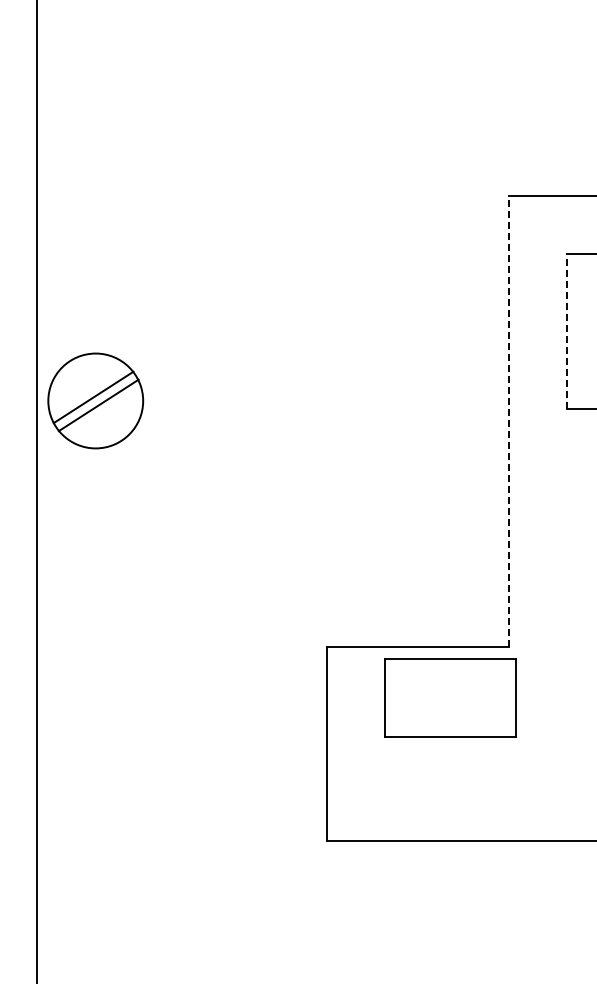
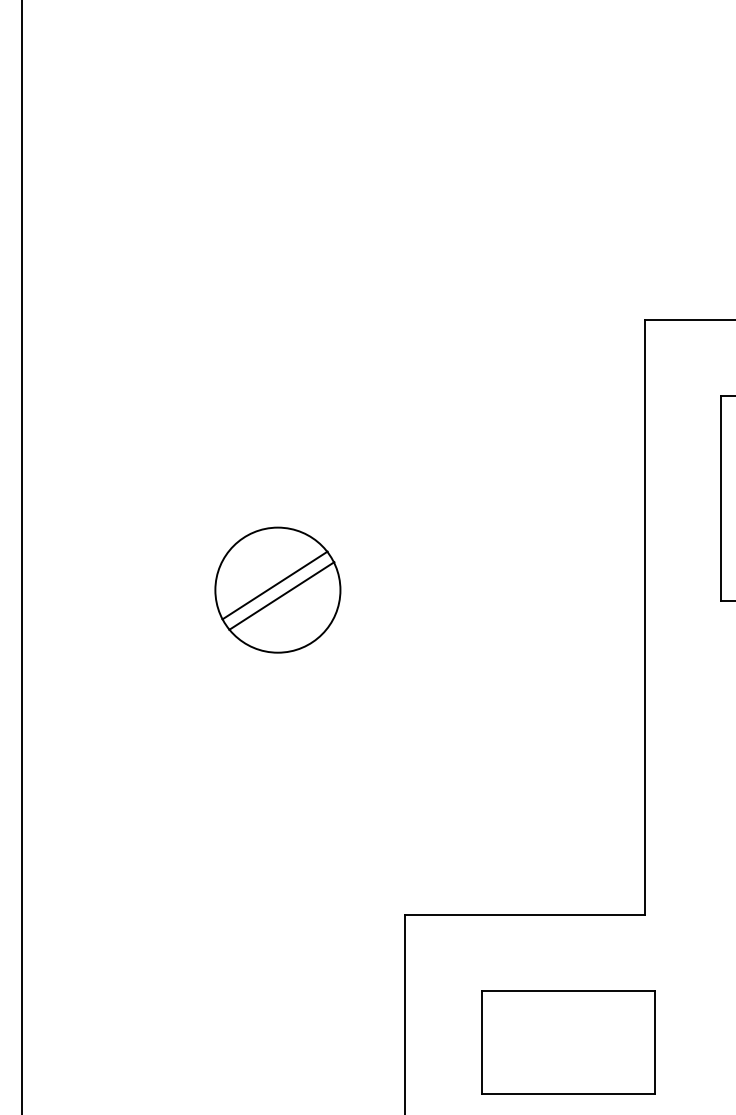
line: (567, 330) -> (721, 497), dashed -> solid
part: (95, 400) -> (277, 589), moved
line: (509, 421) -> (645, 617), dashed -> solid
part: (450, 697) -> (567, 1041), moved

